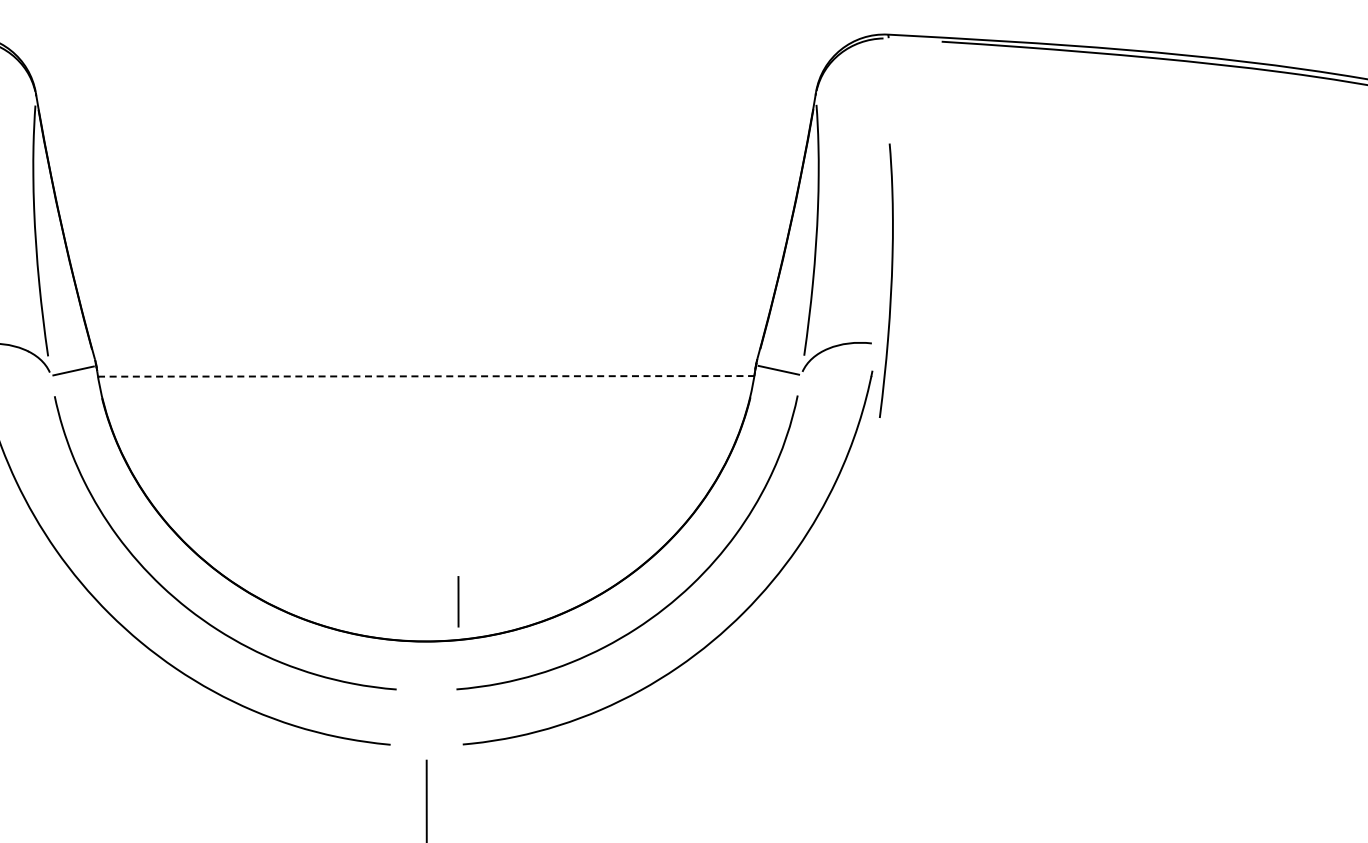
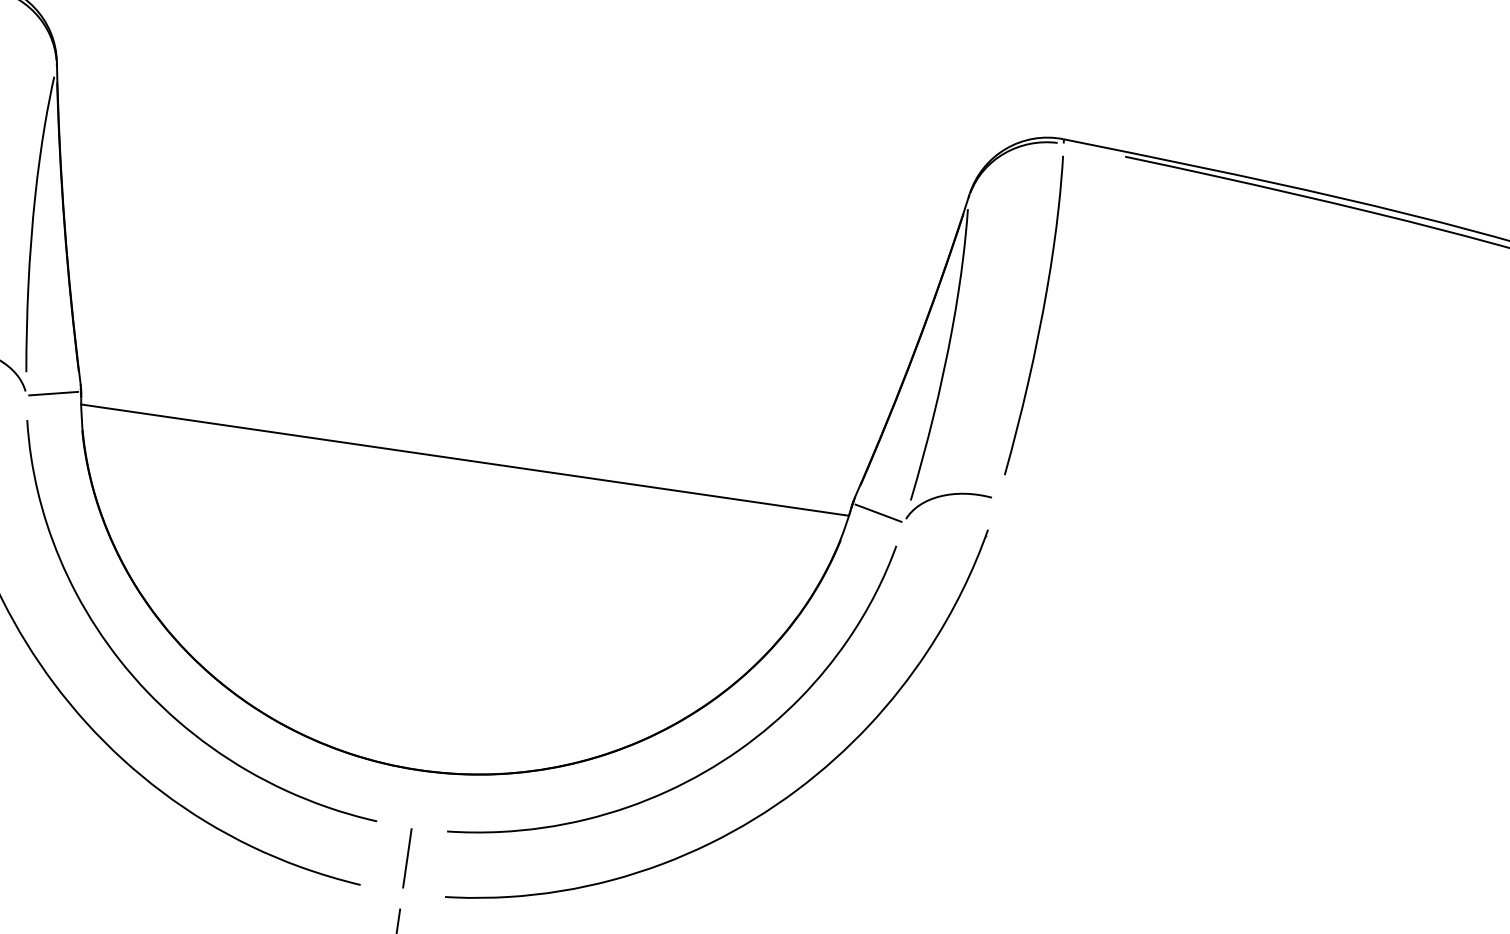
curve: (890, 280) -> (1040, 316), moved
line: (426, 376) -> (465, 460), dashed -> solid
line: (458, 601) -> (407, 858), moved

